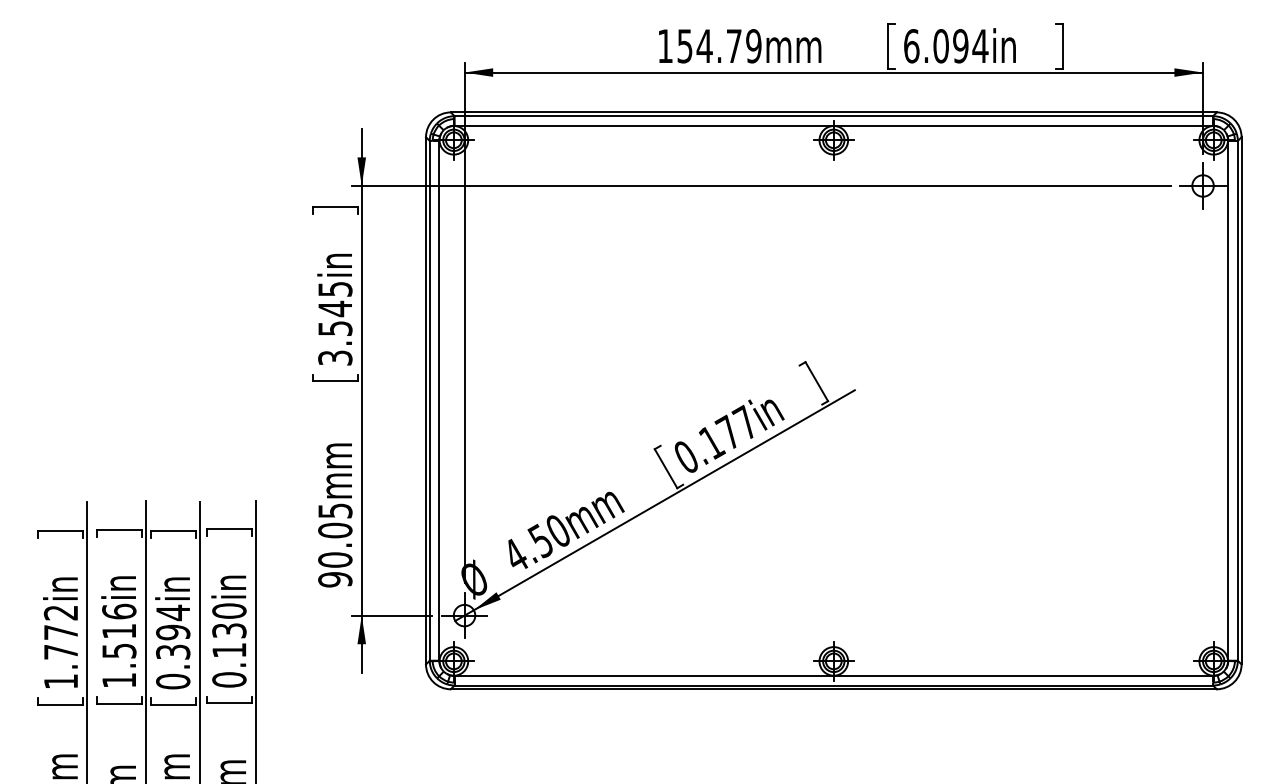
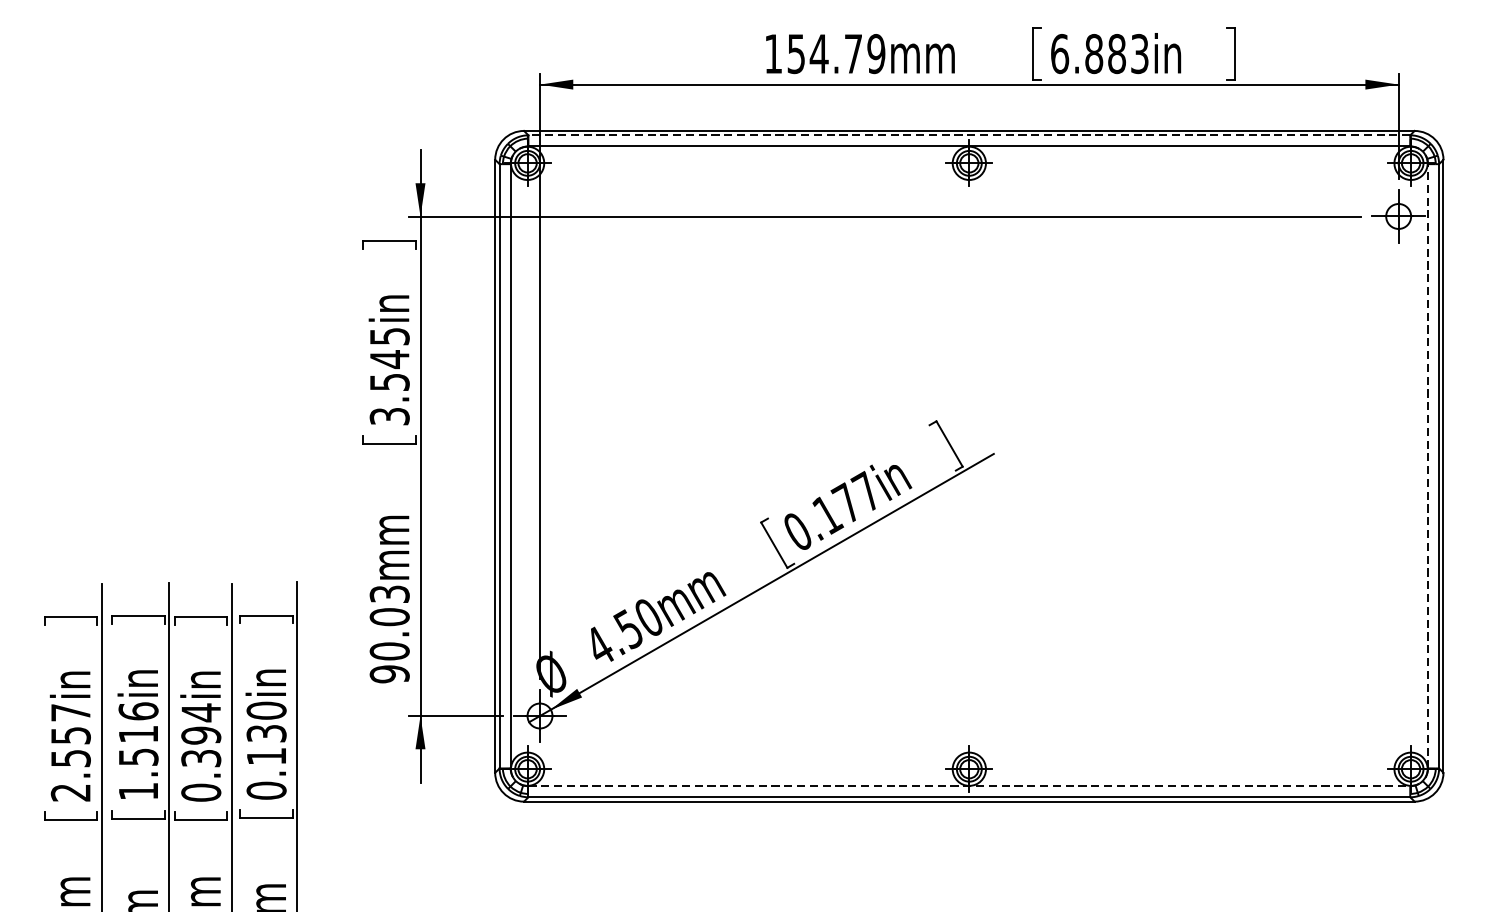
text: (960, 46) -> (1116, 54), 6.094in -> 6.883in
line: (833, 116) -> (968, 135), solid -> dashed
line: (1228, 400) -> (1428, 465), solid -> dashed
text: (334, 510) -> (388, 593), 90.05mm -> 90.03mm
text: (60, 647) -> (70, 753), 1.772in -> 2.557in
line: (834, 675) -> (970, 785), solid -> dashed

